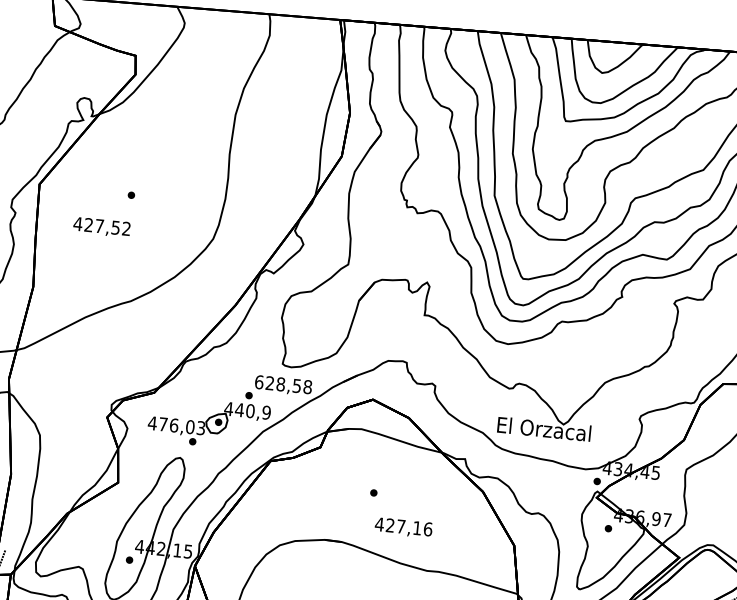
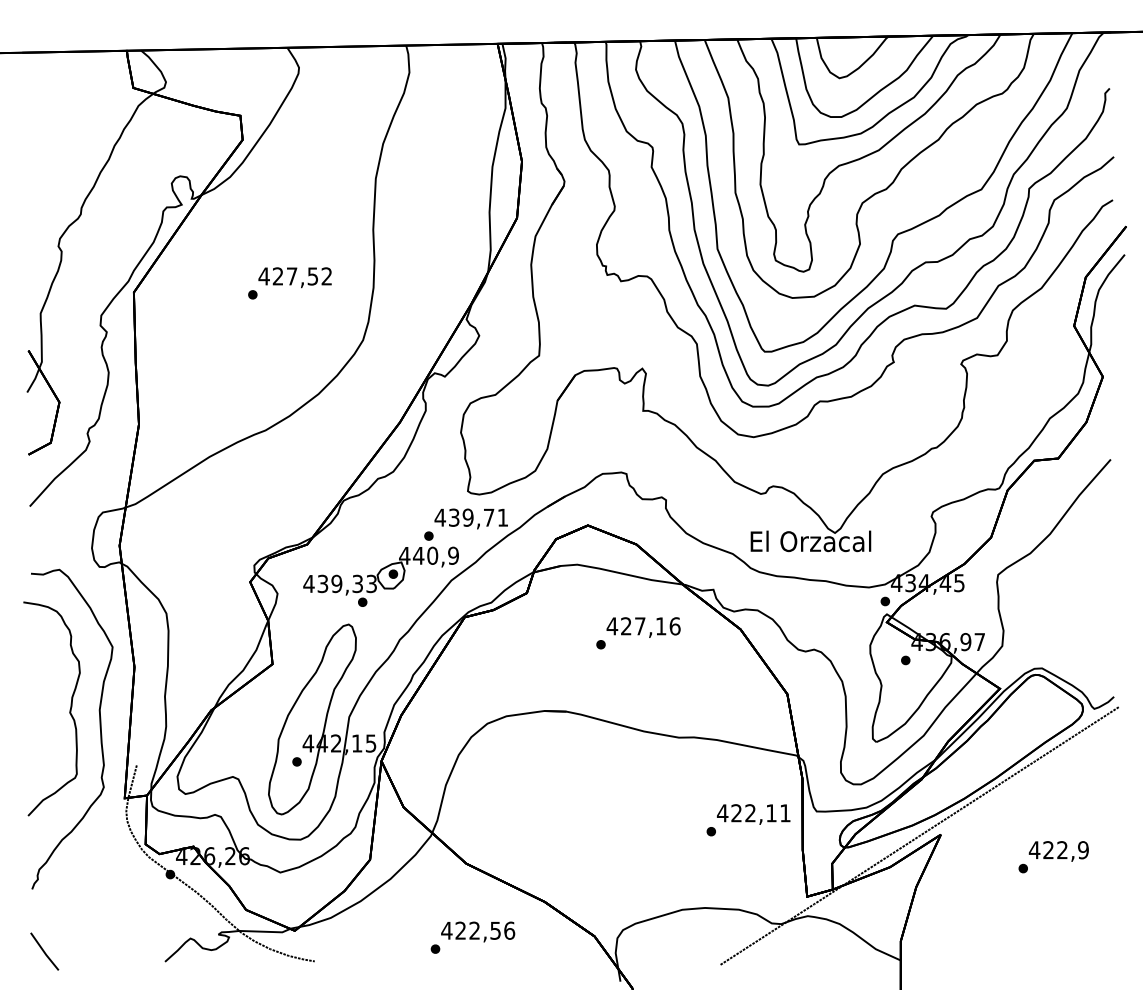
text: (101, 227) -> (294, 277), moved
text: (283, 384) -> (471, 517), 628,58 -> 439,71
text: (176, 425) -> (340, 583), 476,03 -> 439,33
text: (403, 527) -> (643, 627), moved

